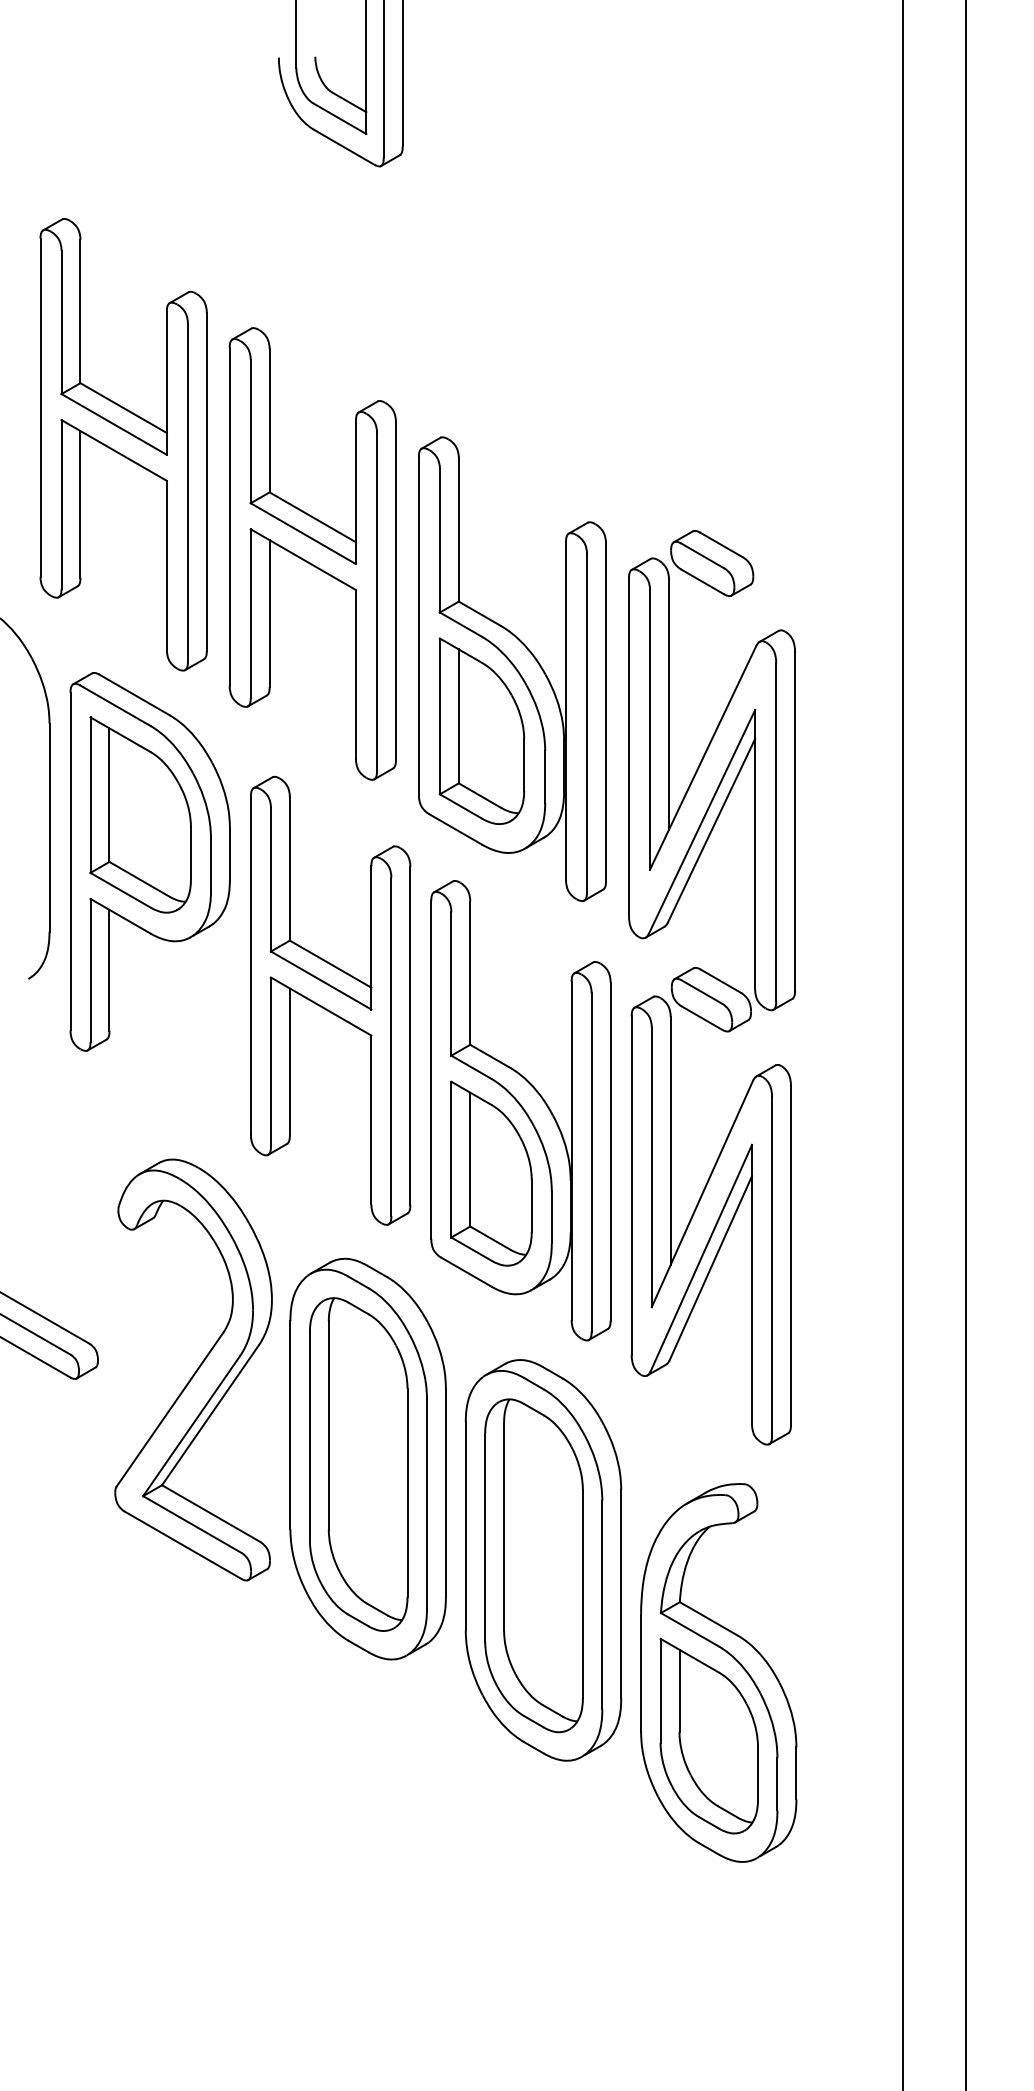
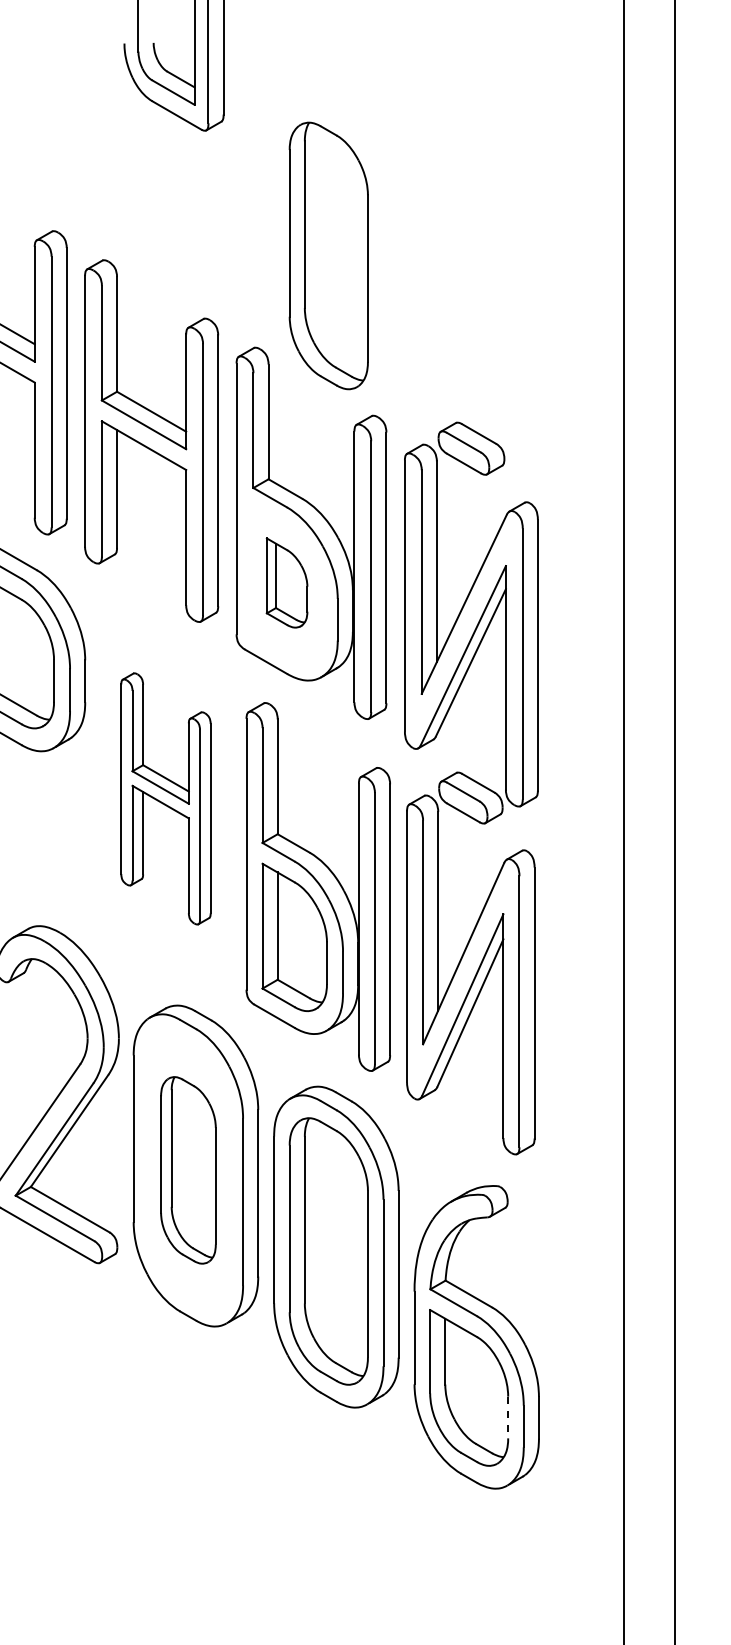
part: (533, 322) -> (328, 255), added
part: (481, 730) -> (286, 582), size x0.6
part: (330, 1000) -> (165, 798), size x0.7
part: (358, 1464) -> (188, 1170), size x0.7
line: (758, 1773) -> (508, 1417), solid -> dashed

